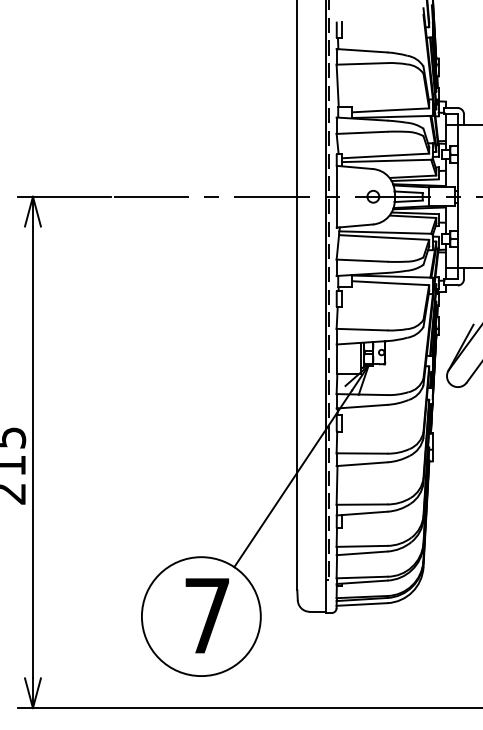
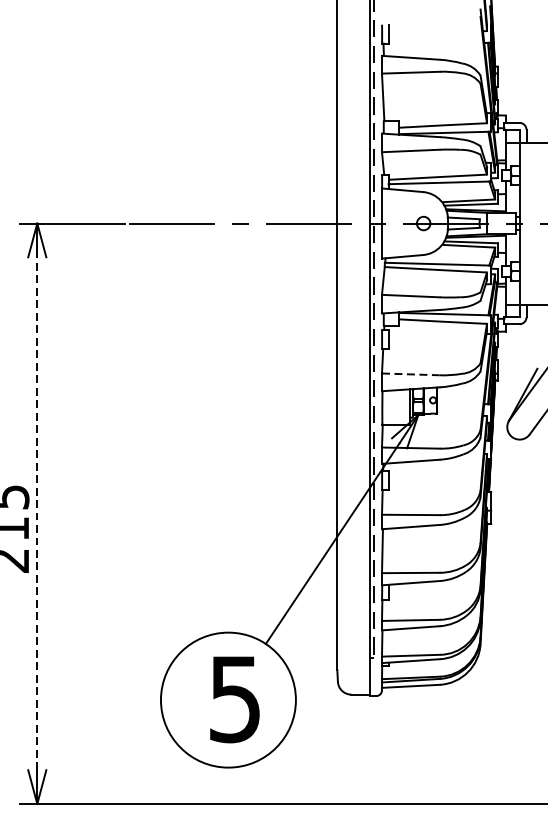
line: (362, 329) -> (411, 374), solid -> dashed
line: (32, 452) -> (36, 513), solid -> dashed
text: (207, 616) -> (235, 699), 7 -> 5

